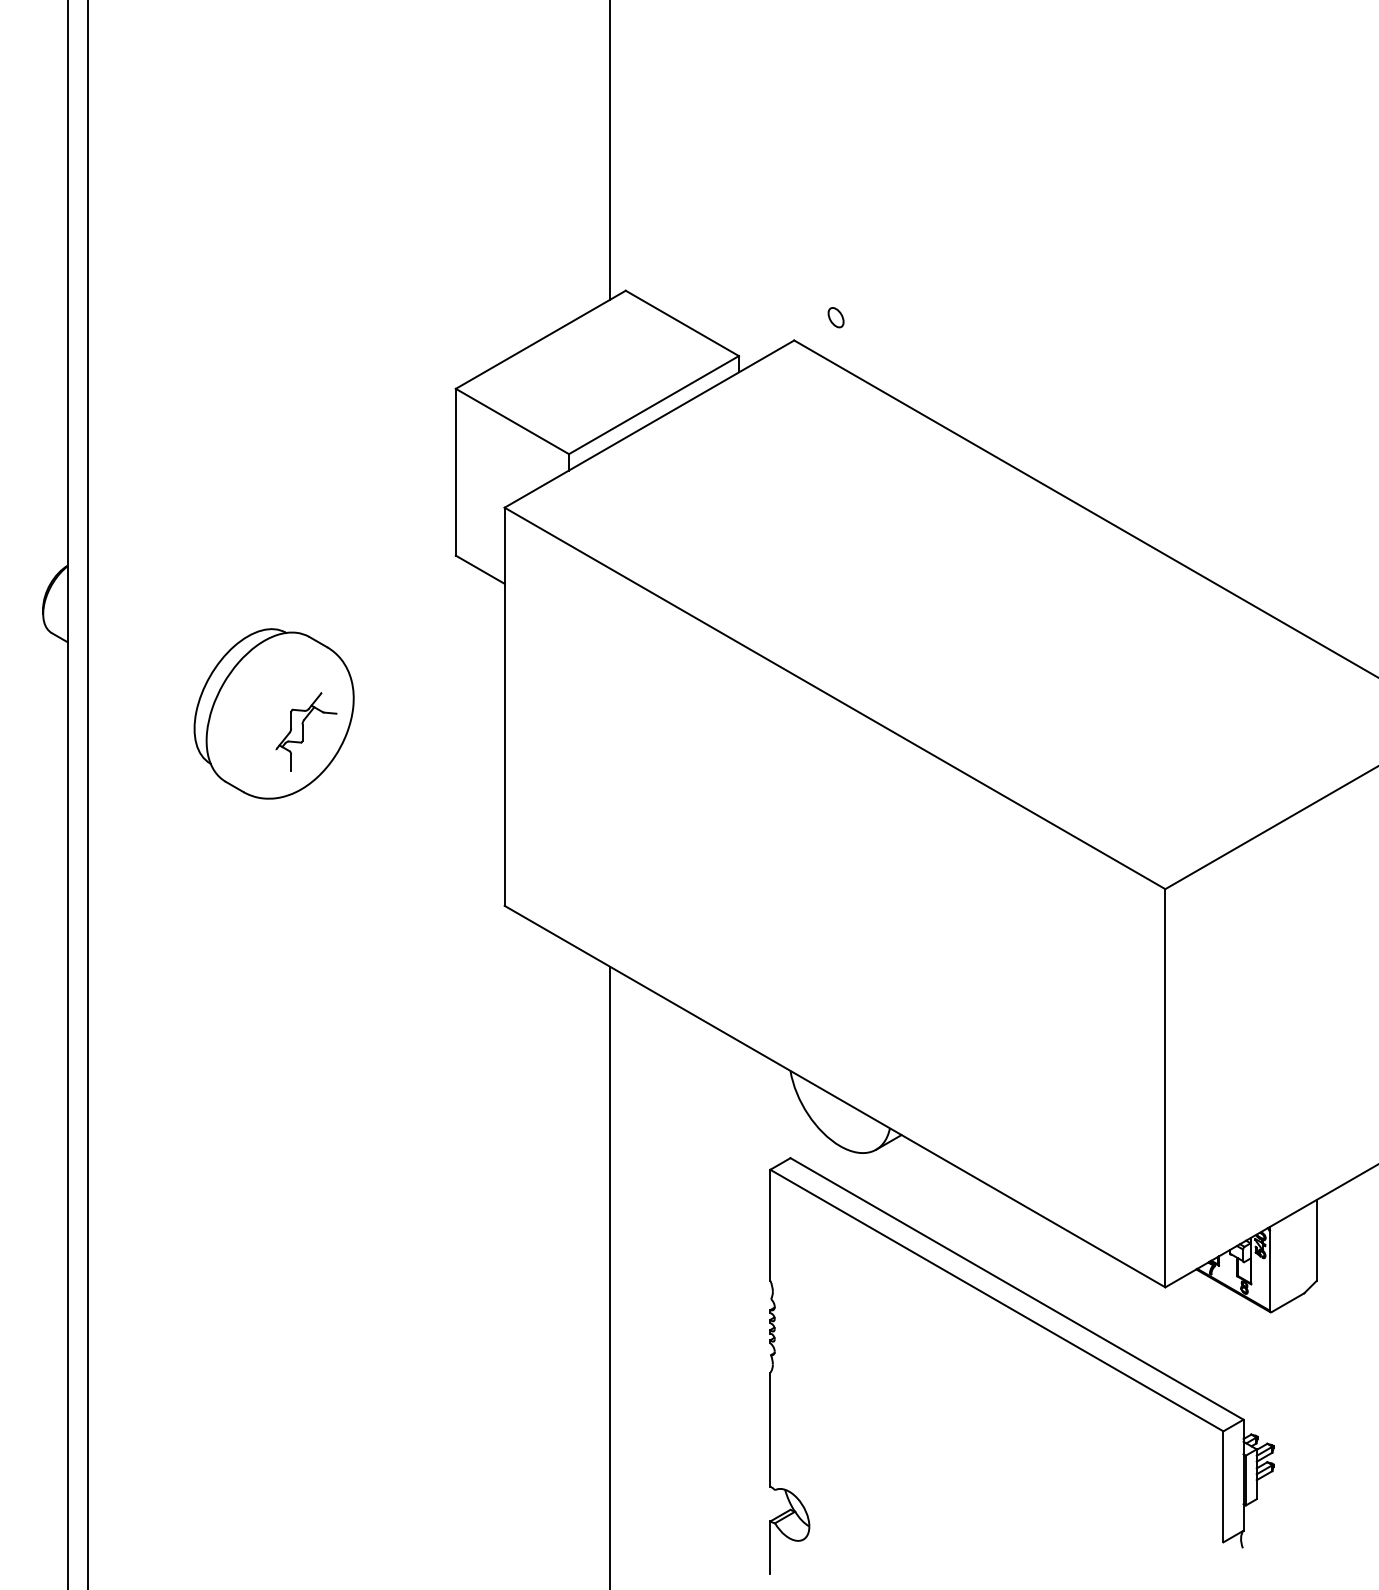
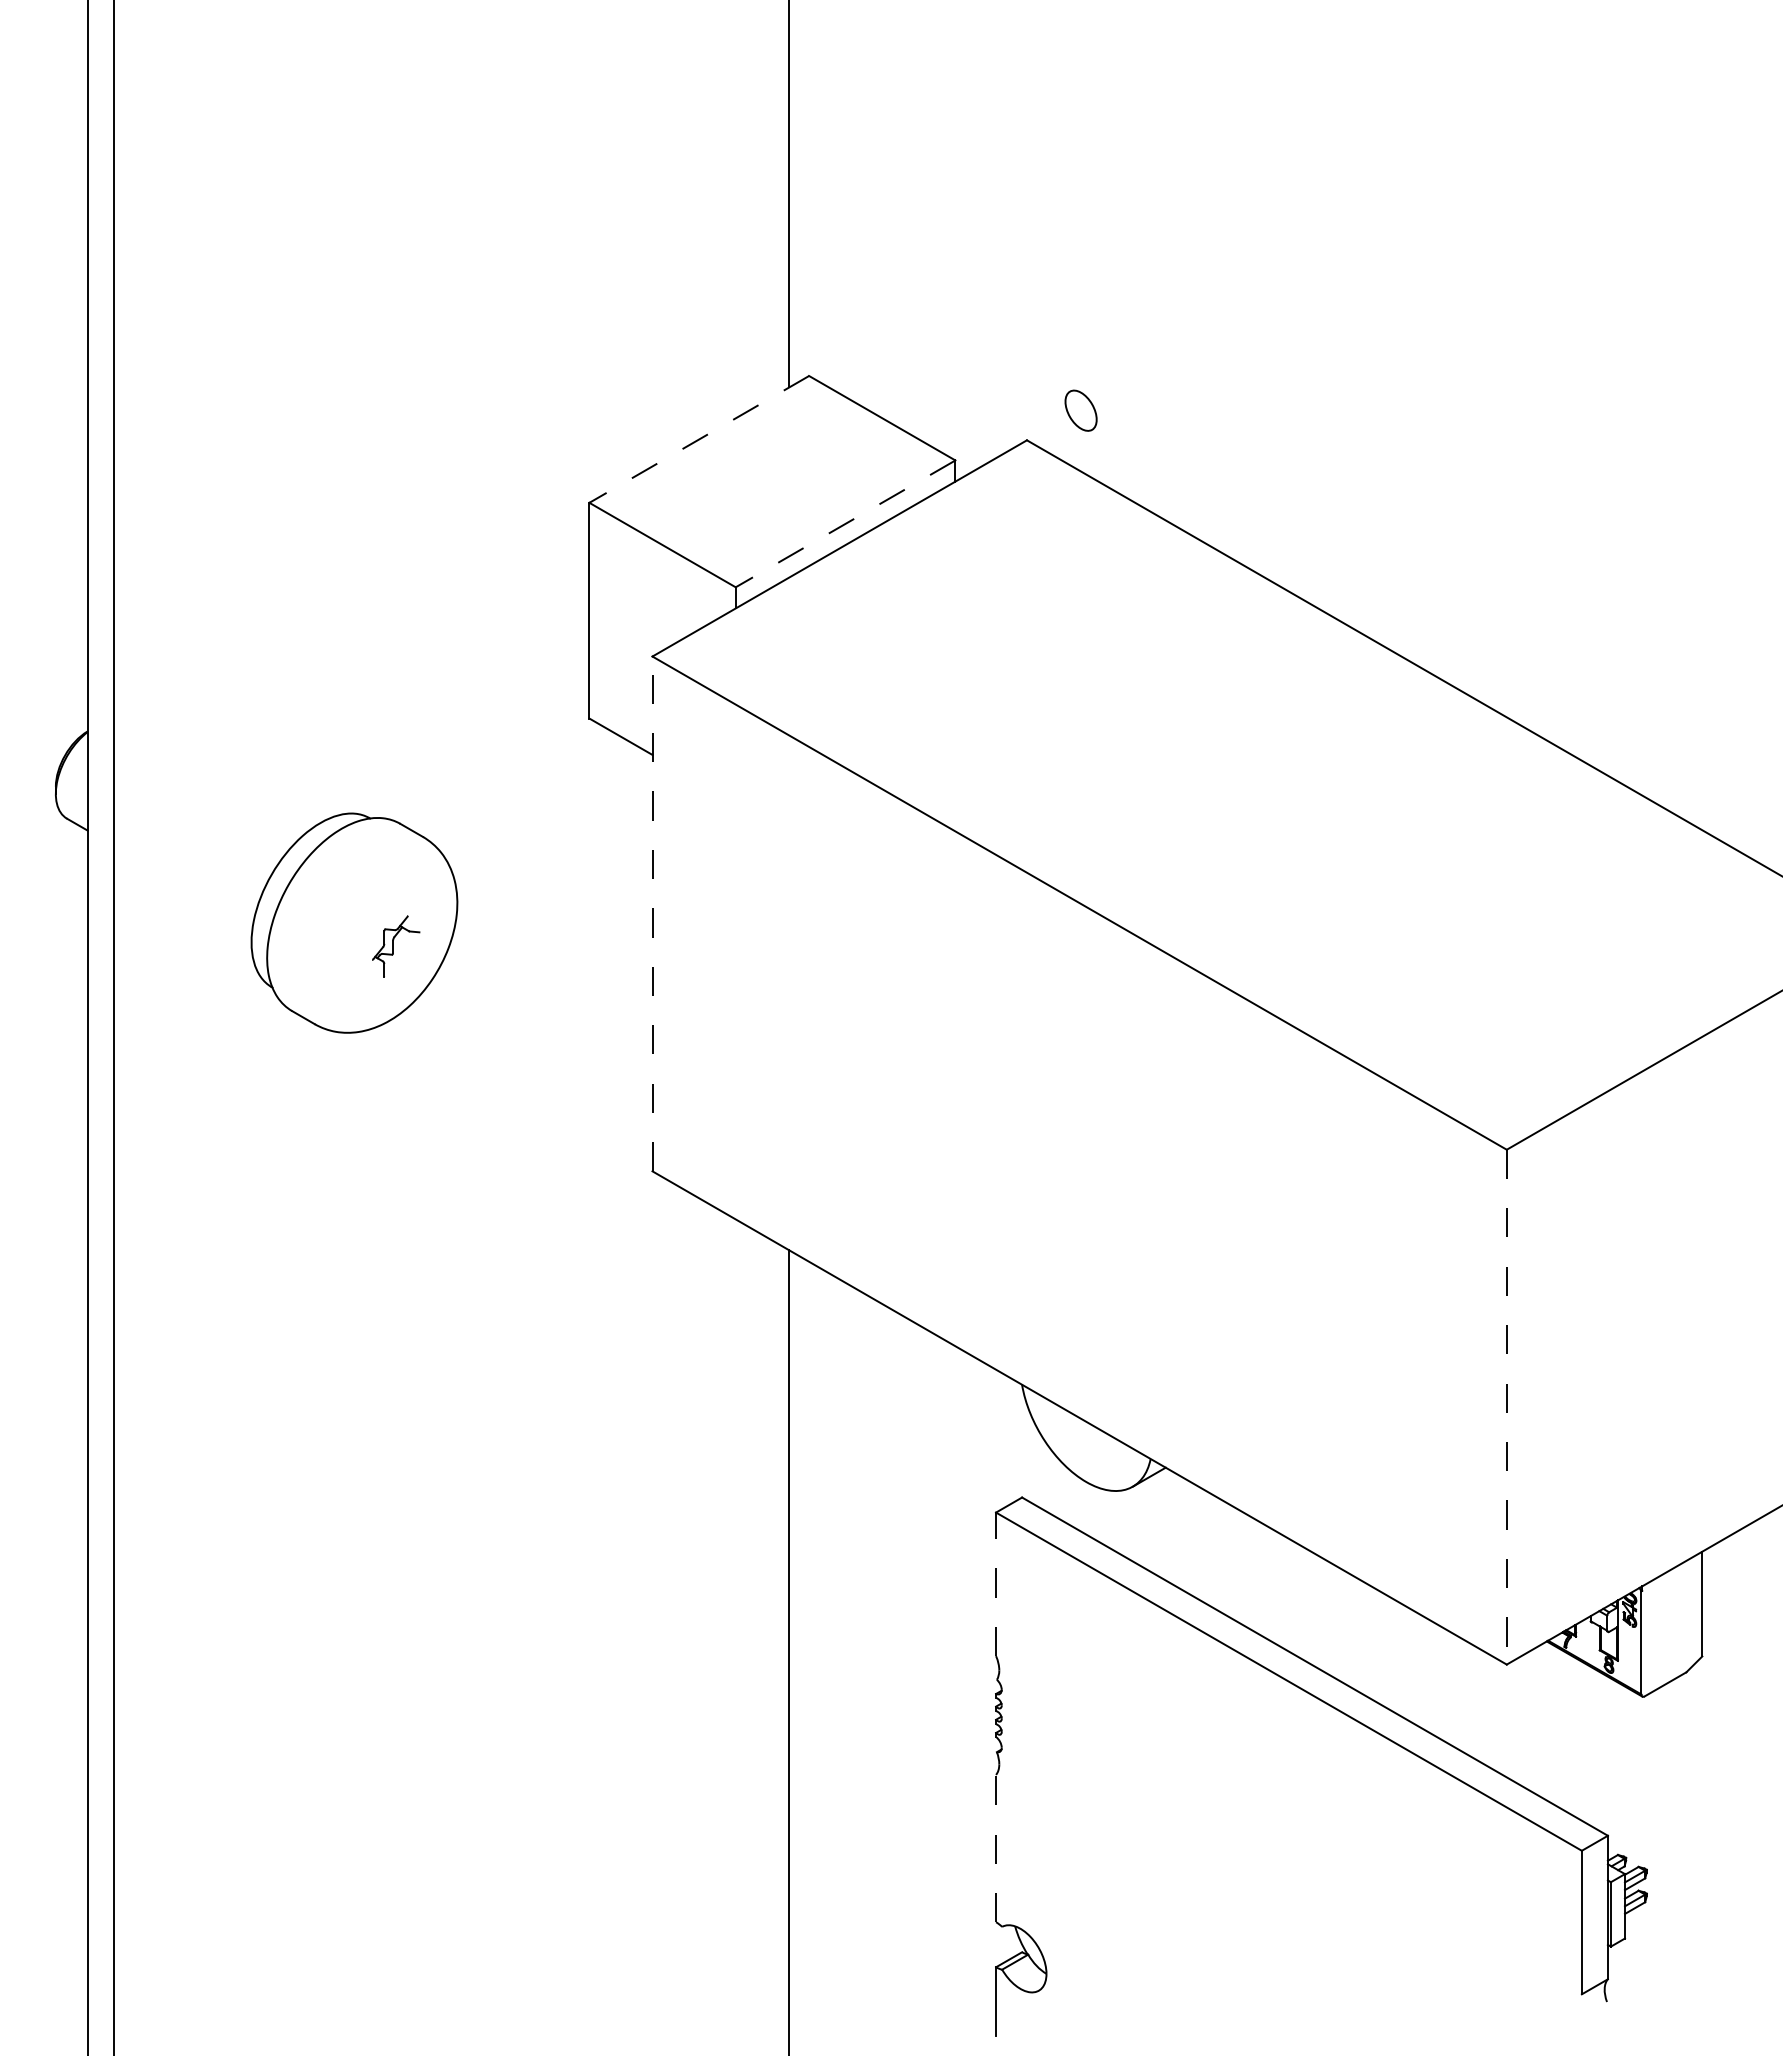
part: (835, 317) -> (1080, 410), size x1.6
line: (541, 339) -> (699, 439), solid -> dashed
line: (653, 404) -> (845, 523), solid -> dashed
line: (504, 706) -> (652, 913), solid -> dashed
part: (305, 731) -> (395, 946), size x0.6
line: (1165, 1088) -> (1506, 1407), solid -> dashed
line: (770, 1225) -> (996, 1584), solid -> dashed
line: (770, 1429) -> (996, 1848), solid -> dashed

